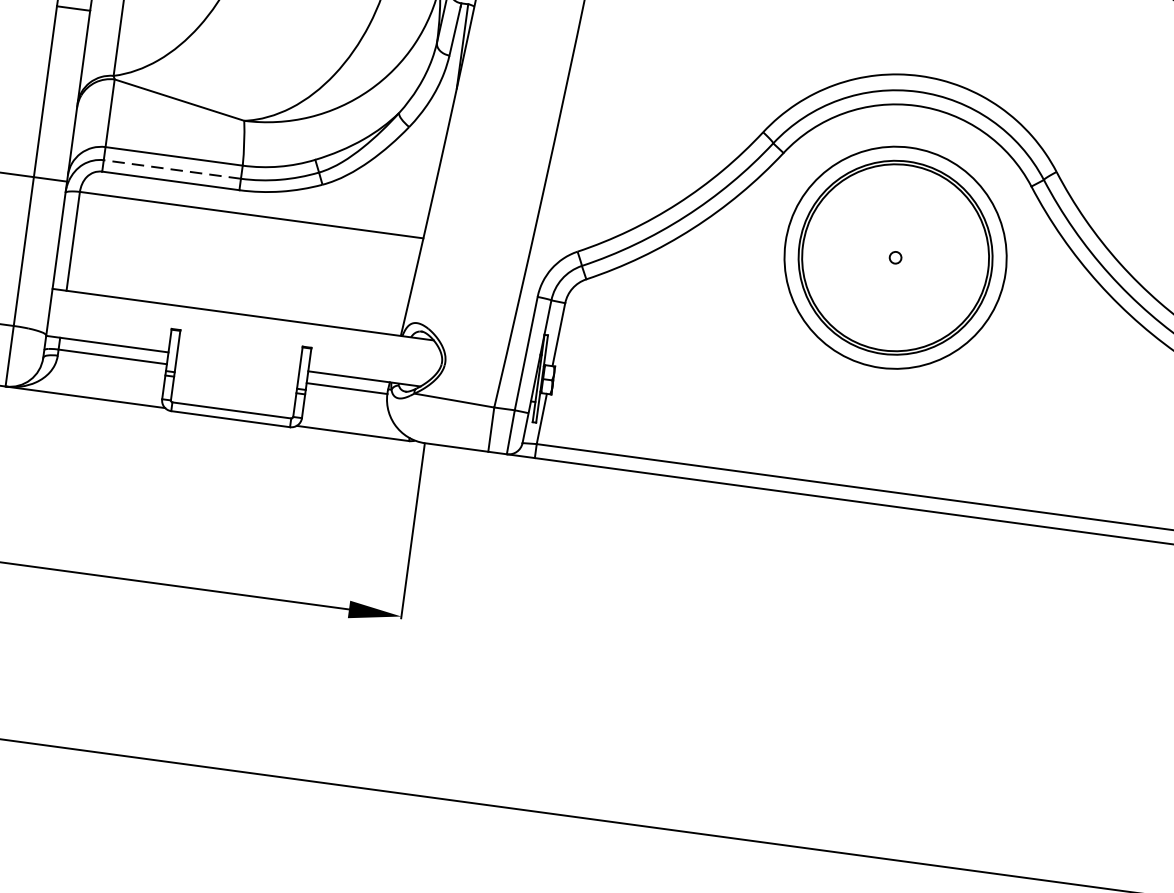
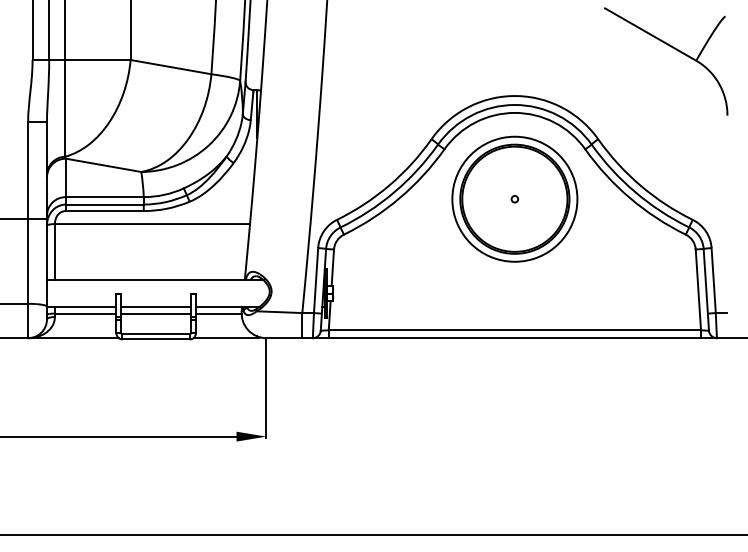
line: (171, 169) -> (104, 204), dashed -> solid
line: (237, 361) -> (155, 306), added
line: (235, 373) -> (155, 313), added

